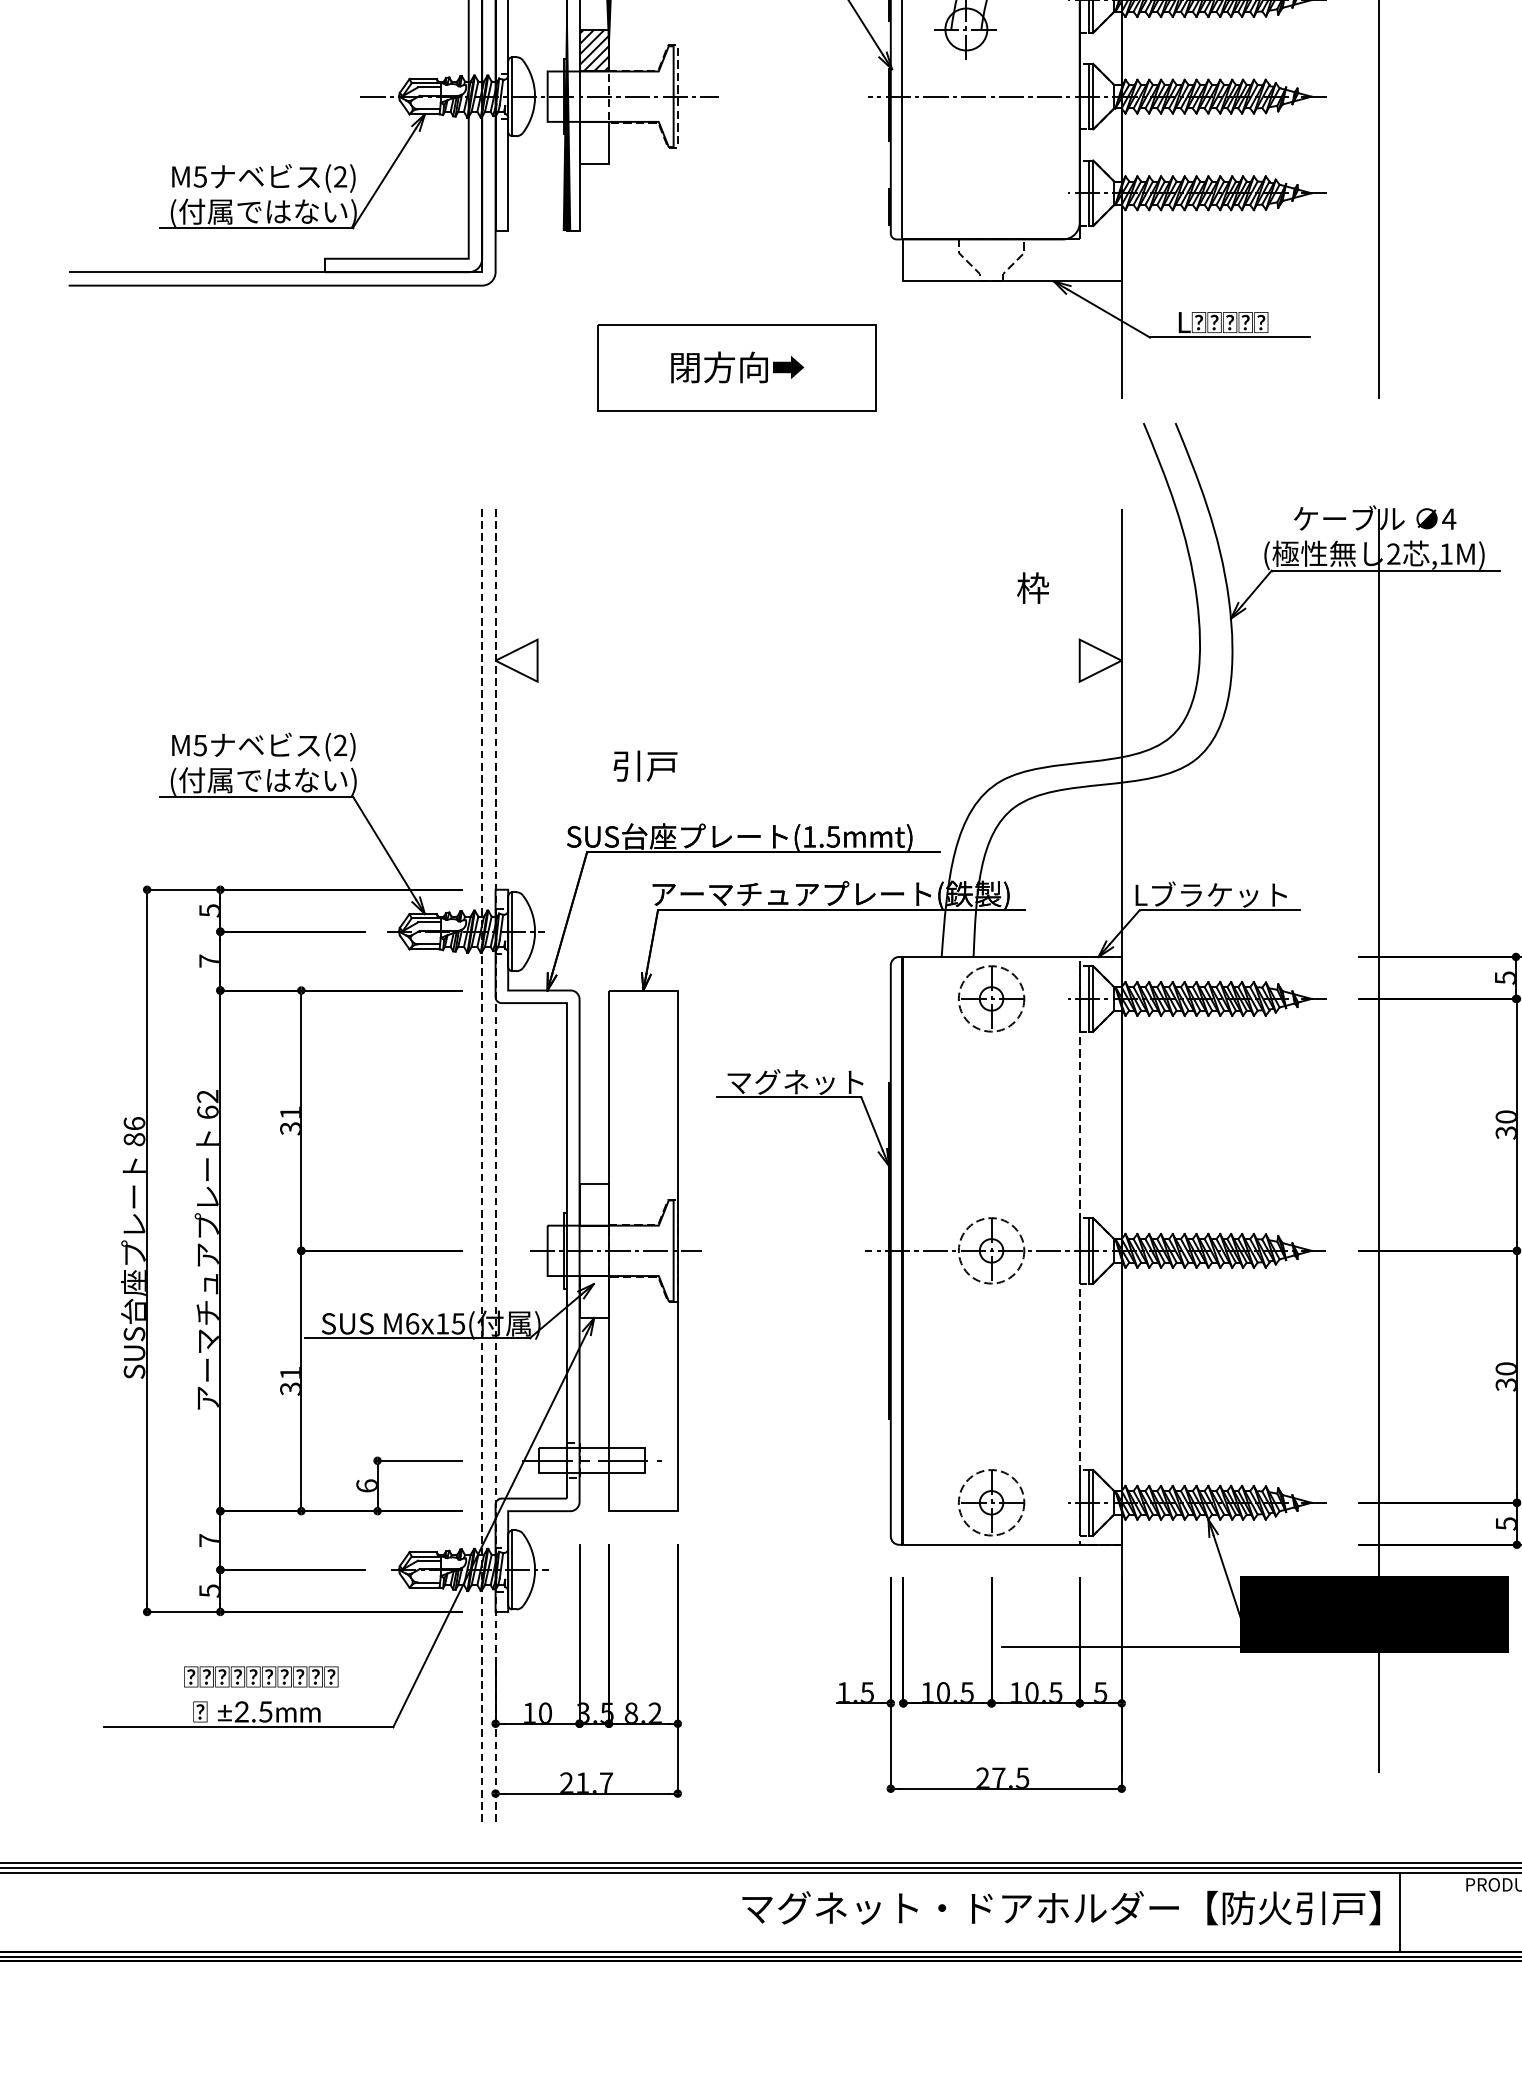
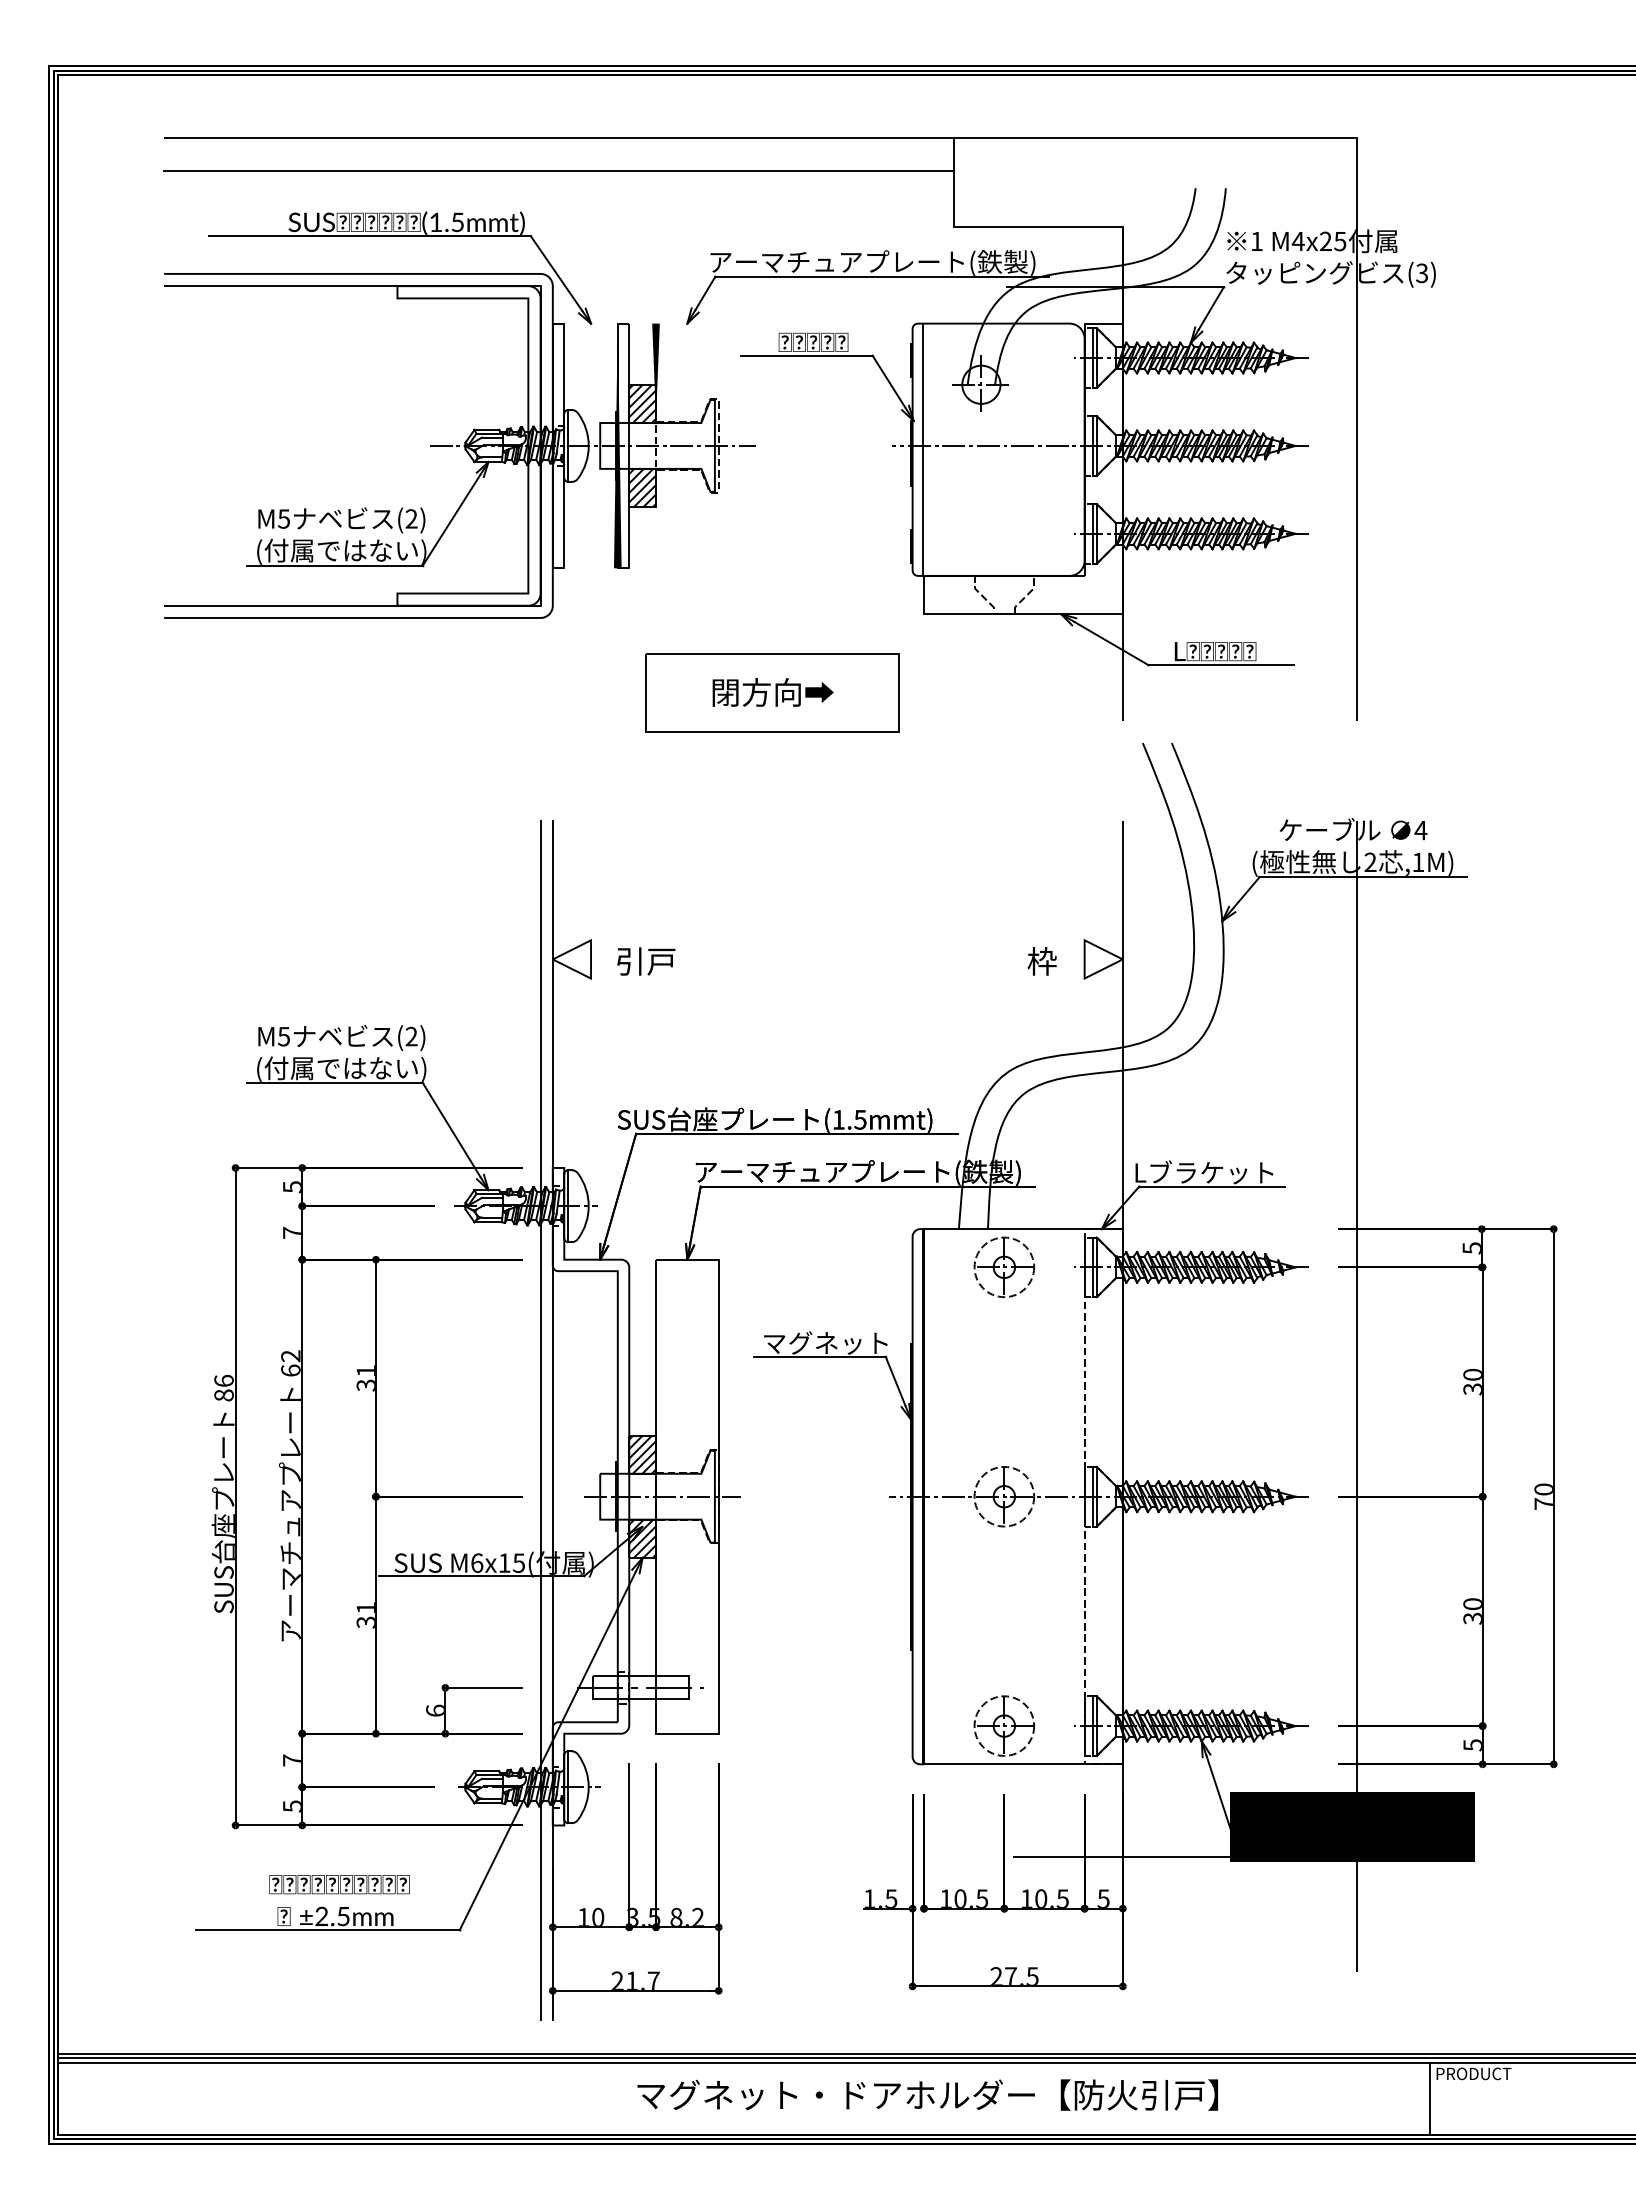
hatch: (594, 142) -> (642, 487), added
text: (1032, 588) -> (1041, 961), moved
text: (645, 766) -> (646, 961), moved
line: (482, 1168) -> (540, 1421), dashed -> solid
line: (495, 1168) -> (552, 1421), dashed -> solid
hatch: (594, 1204) -> (642, 1454), added
hatch: (594, 1296) -> (642, 1538), added
text: (1060, 1907) -> (927, 2094), moved
line: (1400, 1911) -> (1429, 2098), moved

